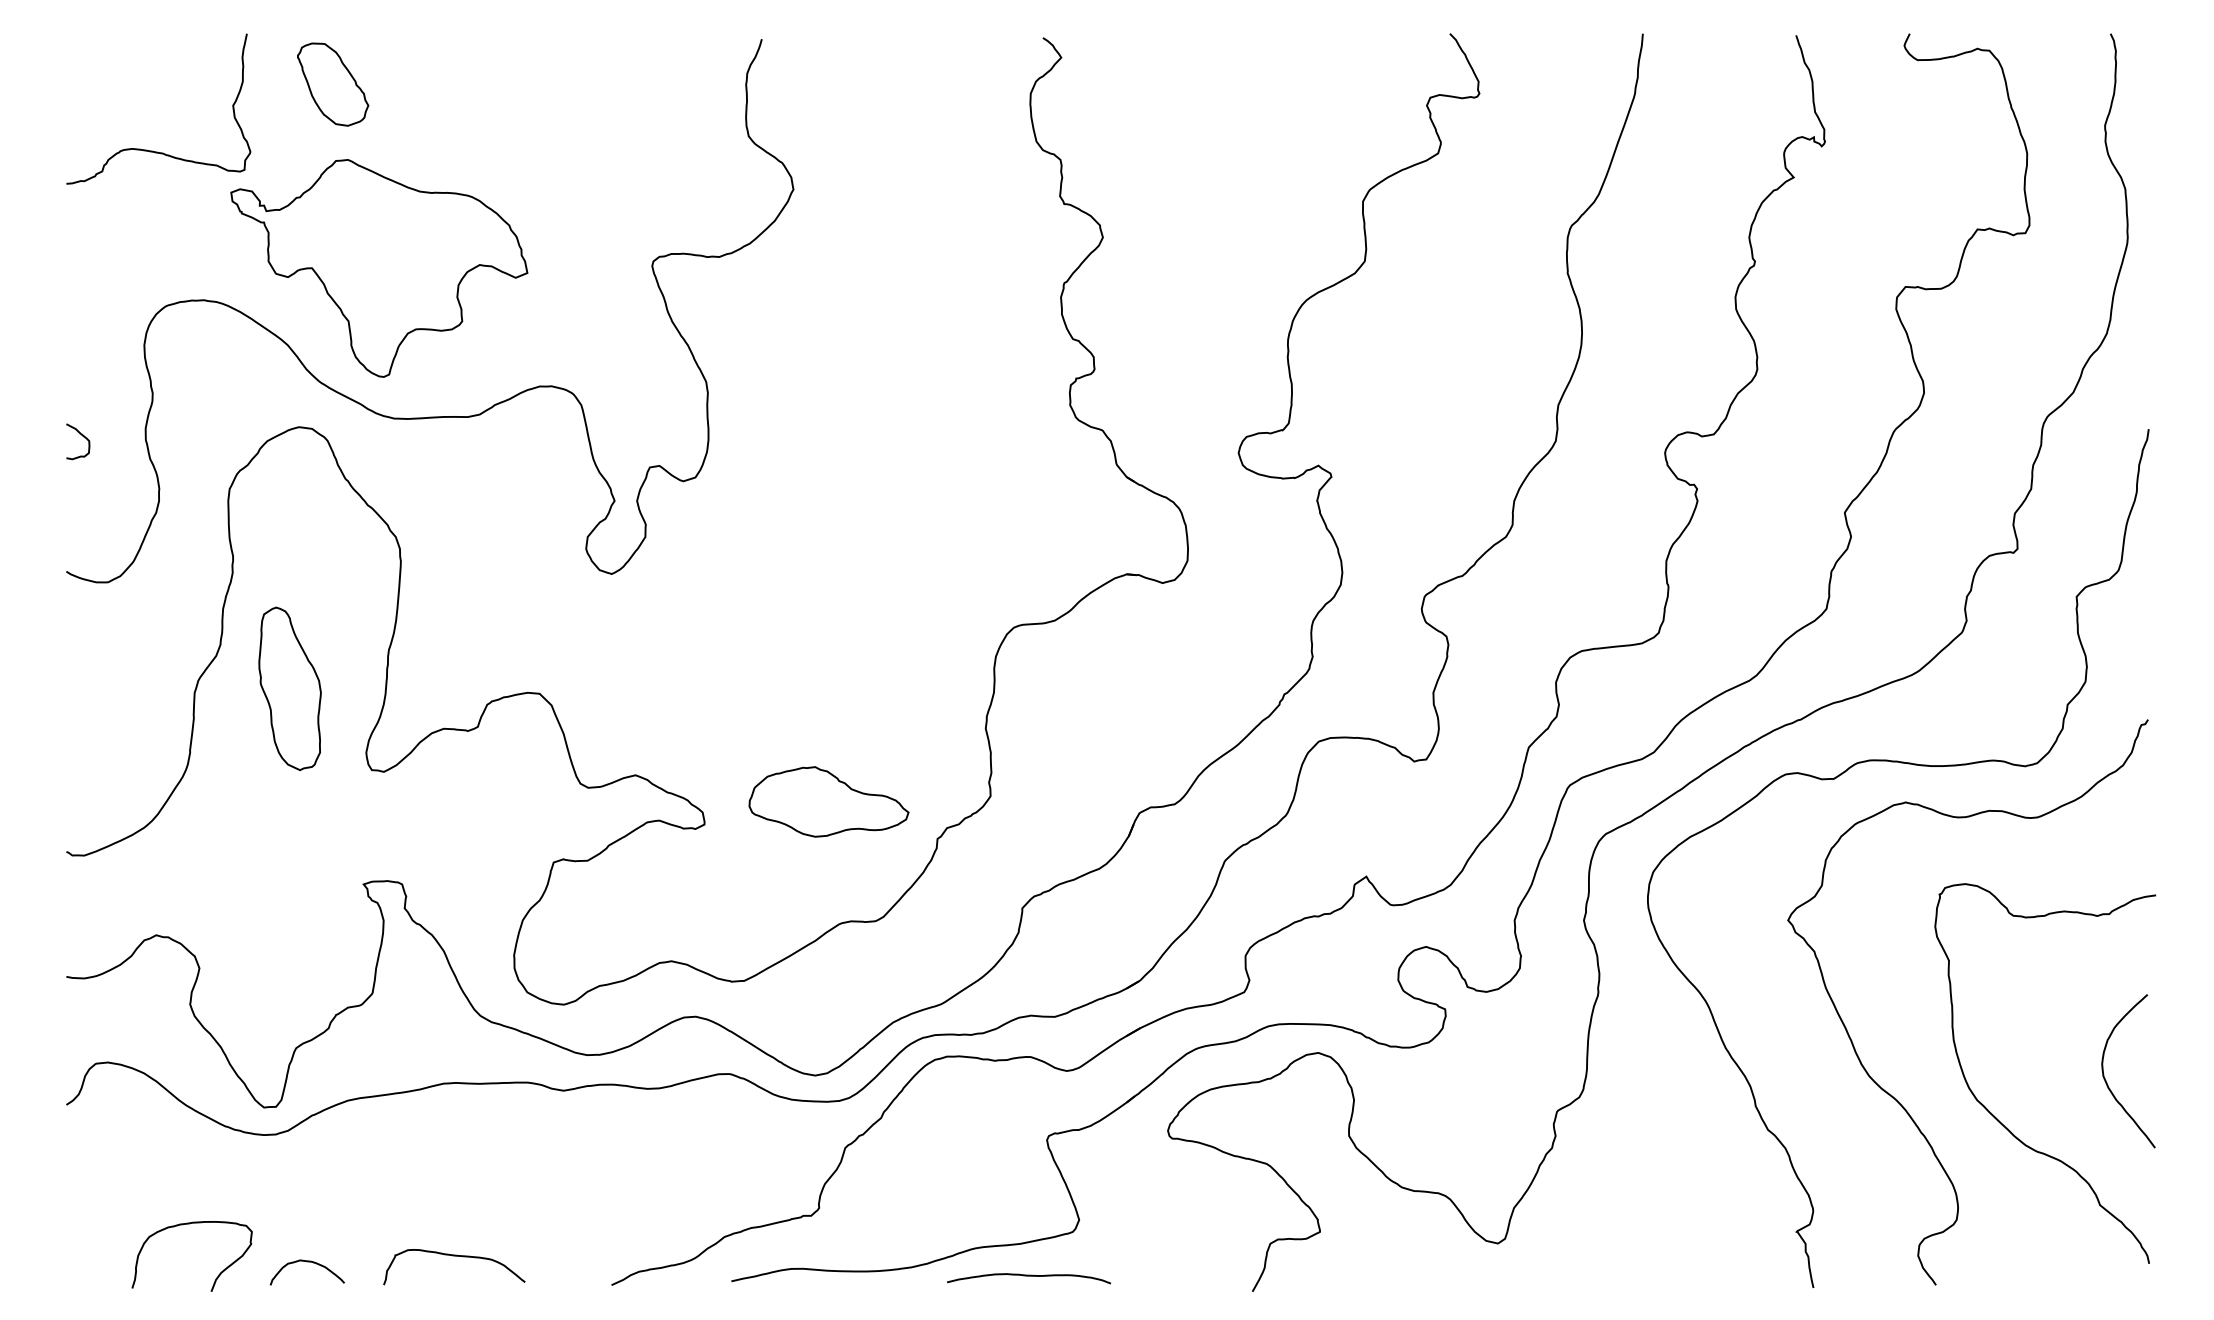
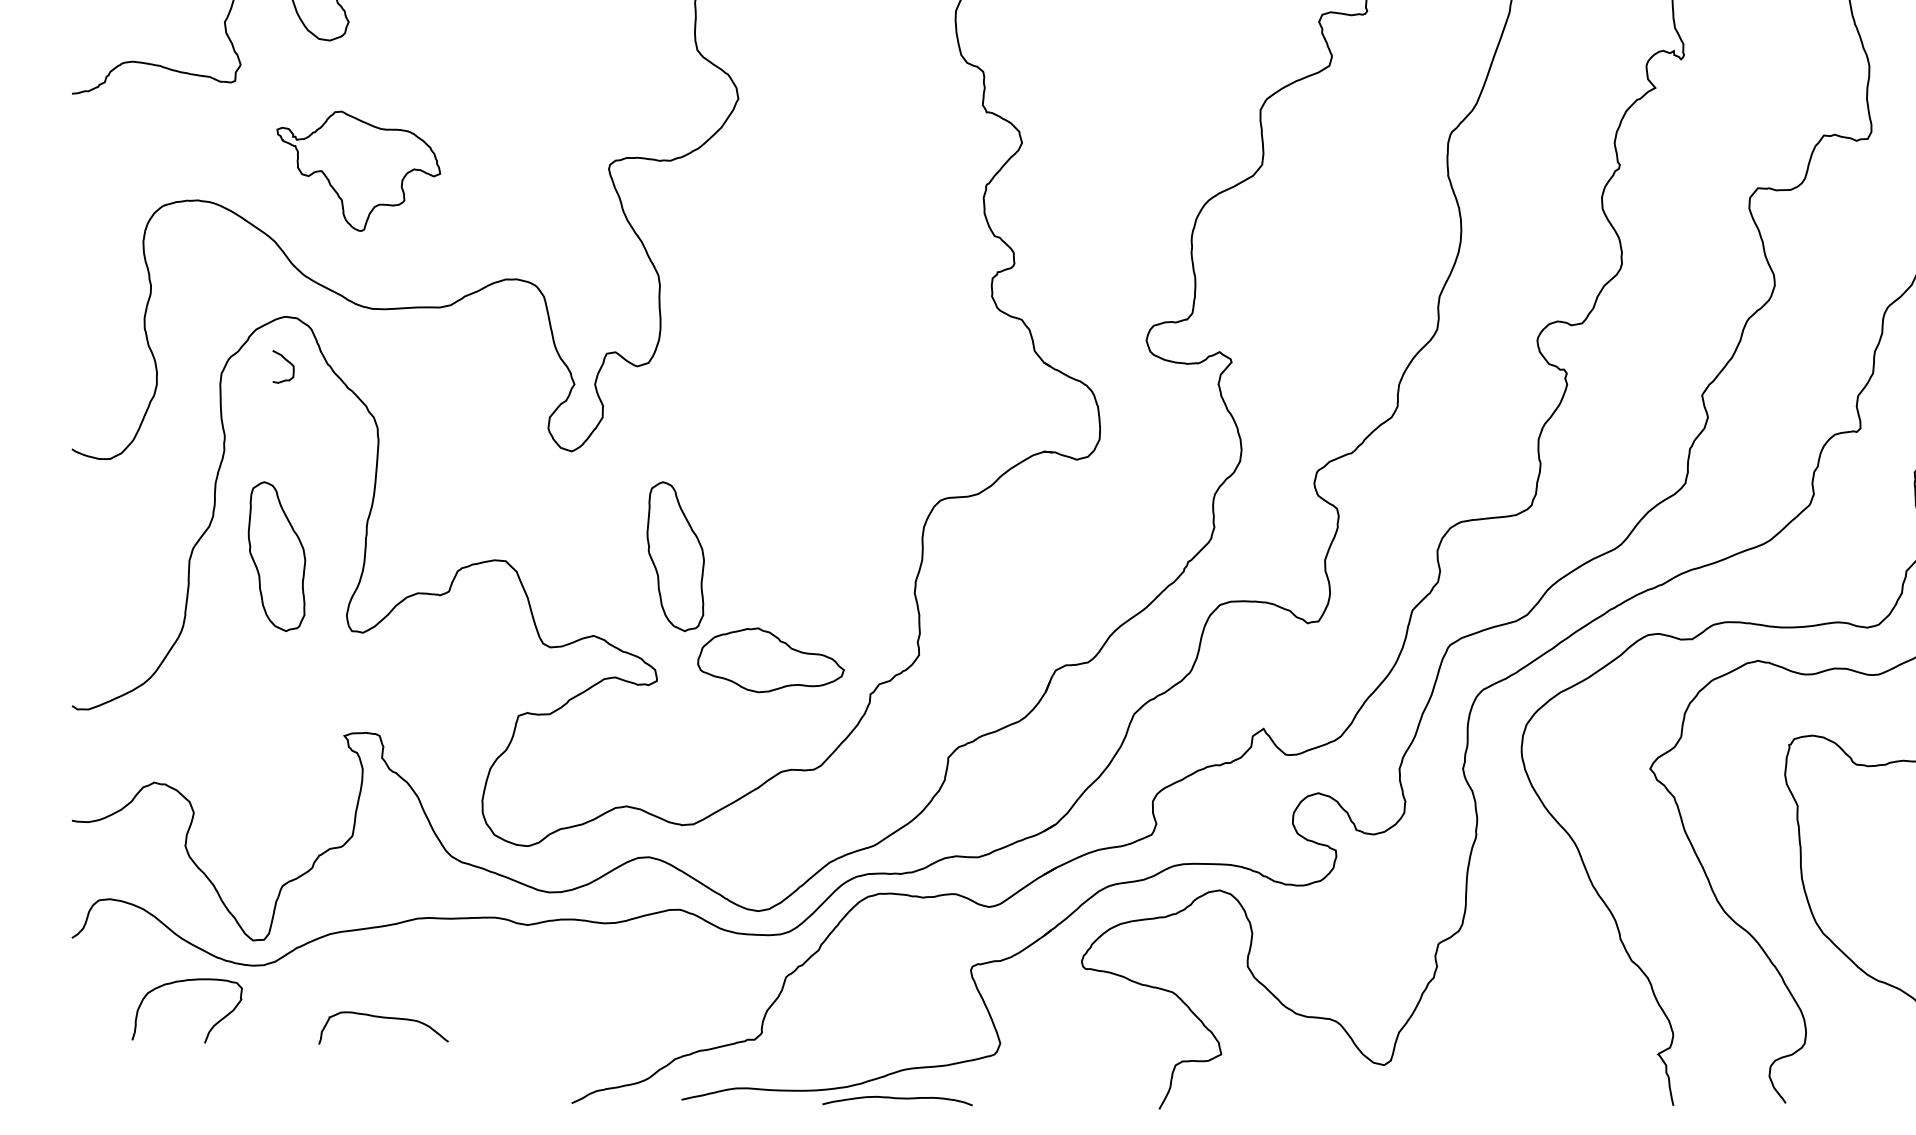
part: (379, 268) -> (358, 171), size x0.6
curve: (82, 436) -> (287, 362), moved
part: (724, 688) -> (675, 556), added
curve: (189, 1224) -> (184, 981), moved
curve: (454, 1256) -> (383, 1018), moved
curve: (306, 1262) -> (292, 1082), removed
curve: (1028, 1276) -> (897, 1099), moved

